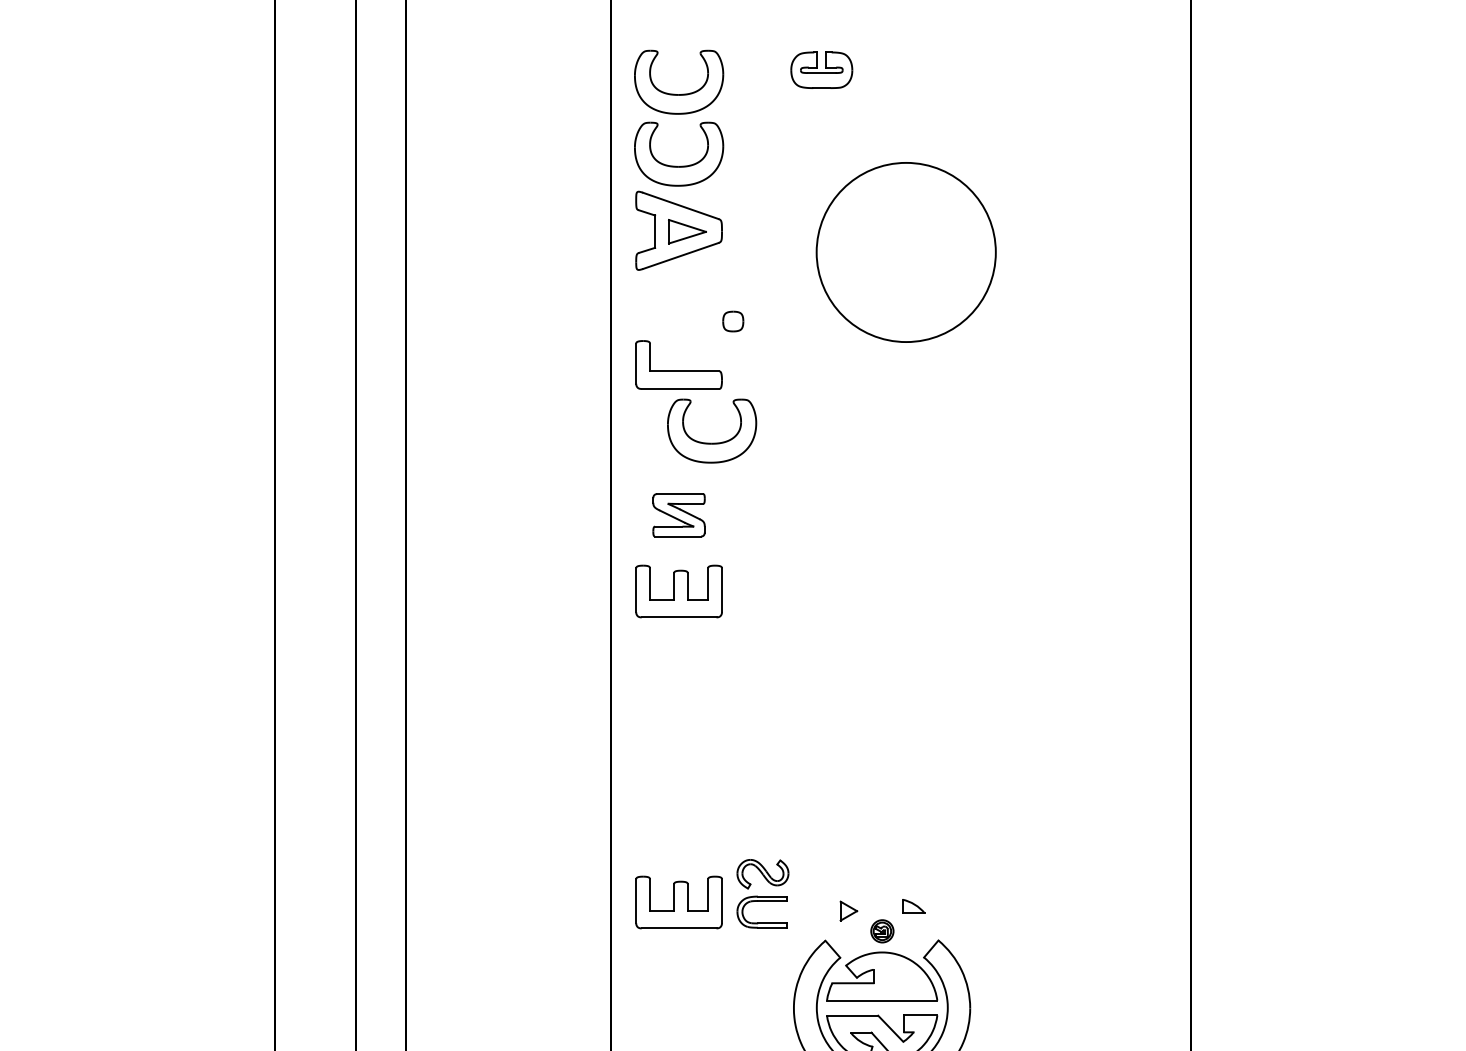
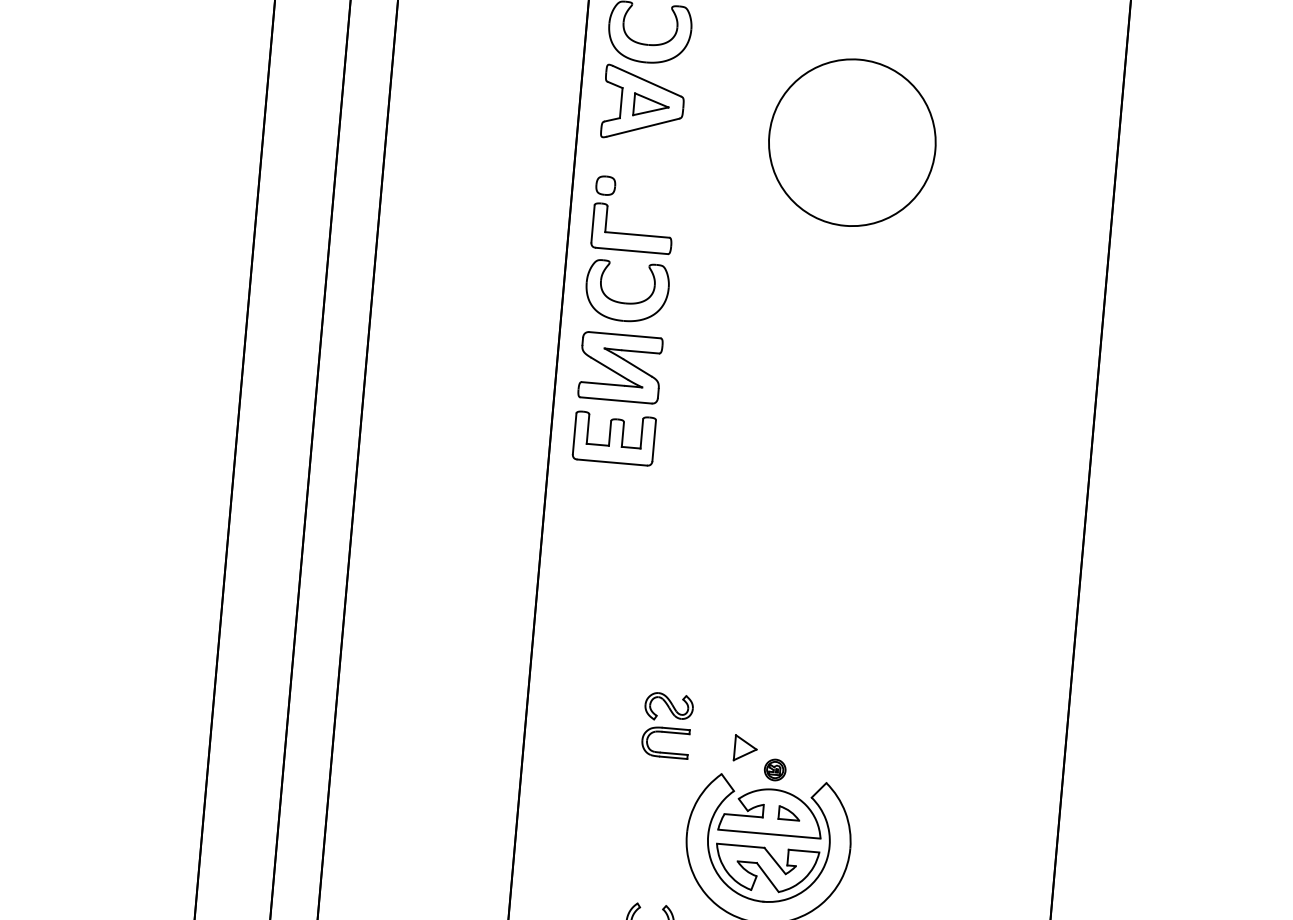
part: (733, 321) -> (606, 185), moved
part: (712, 442) -> (626, 302), moved
part: (678, 515) -> (619, 368), size x1.67
part: (678, 902) -> (588, 726), removed
part: (913, 906) -> (789, 813), moved
part: (848, 910) -> (745, 747), size x1.43

